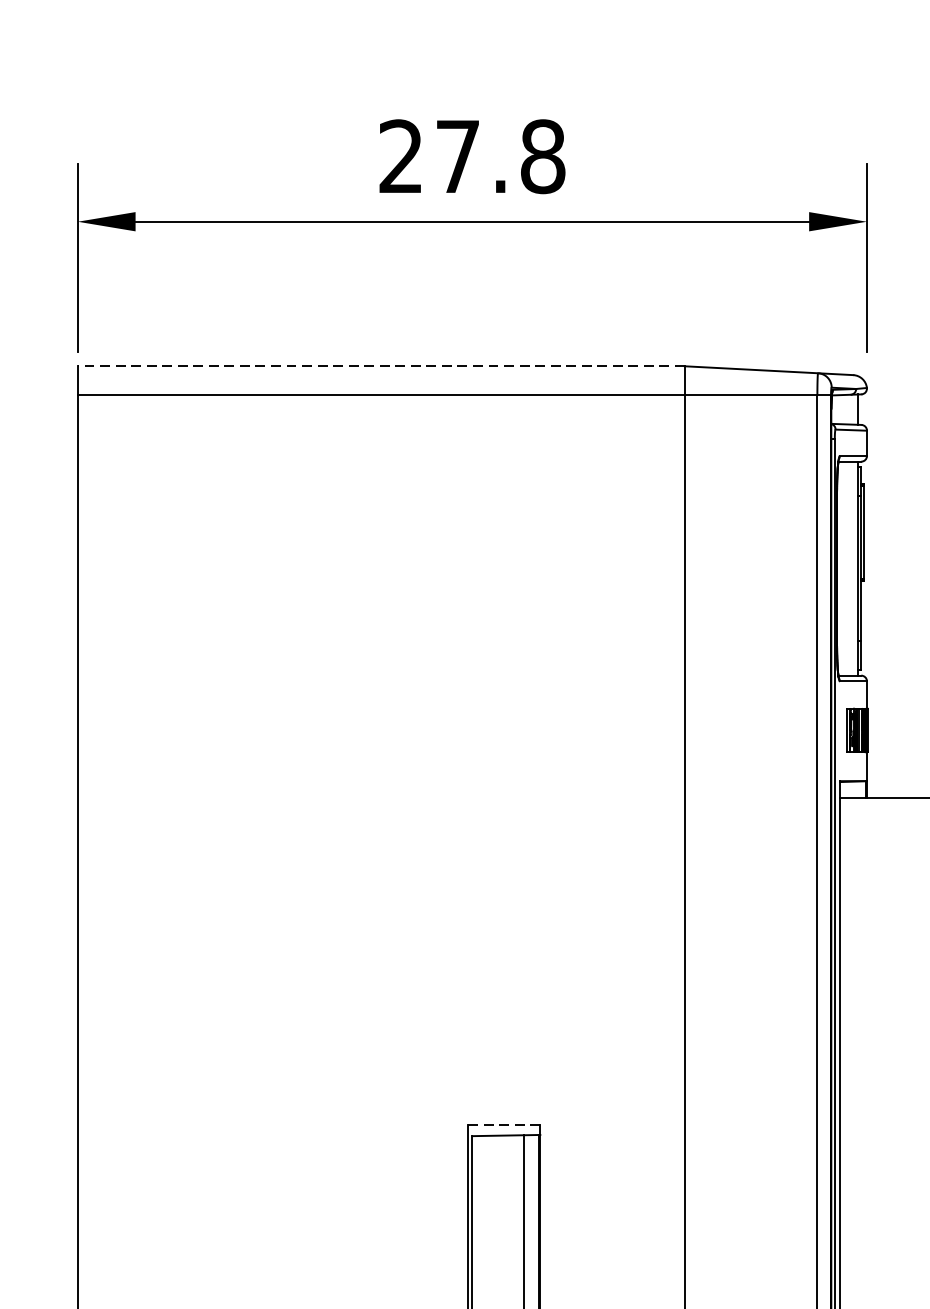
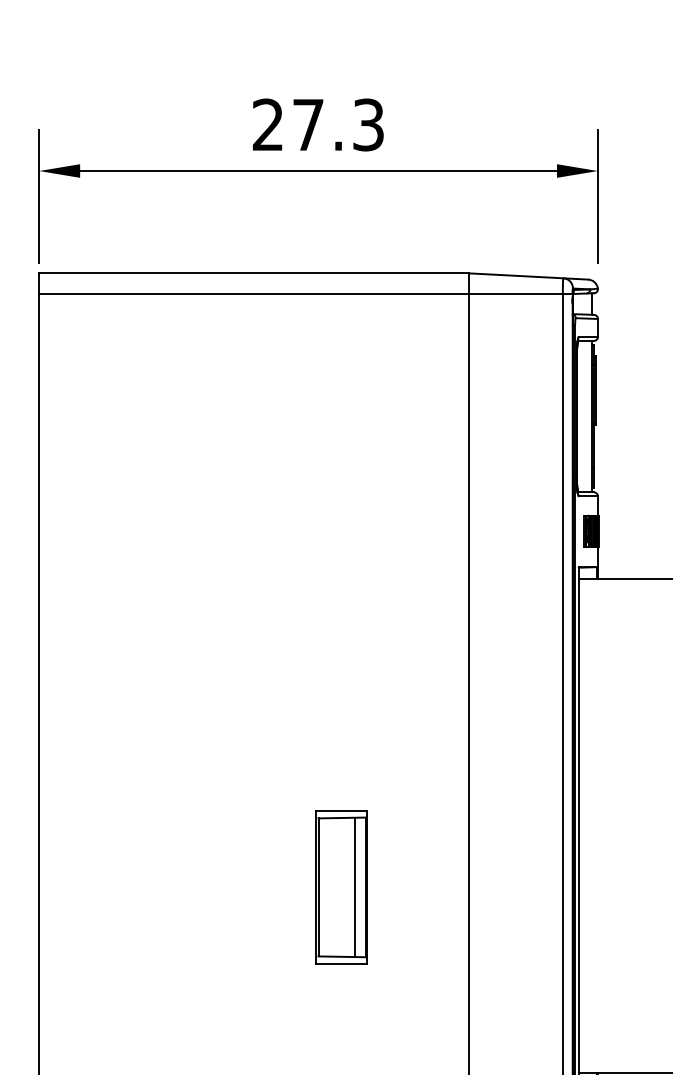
text: (542, 156) -> (368, 124), 27.8 -> 27.3
line: (381, 366) -> (254, 273), dashed -> solid
line: (504, 1124) -> (341, 810), dashed -> solid

